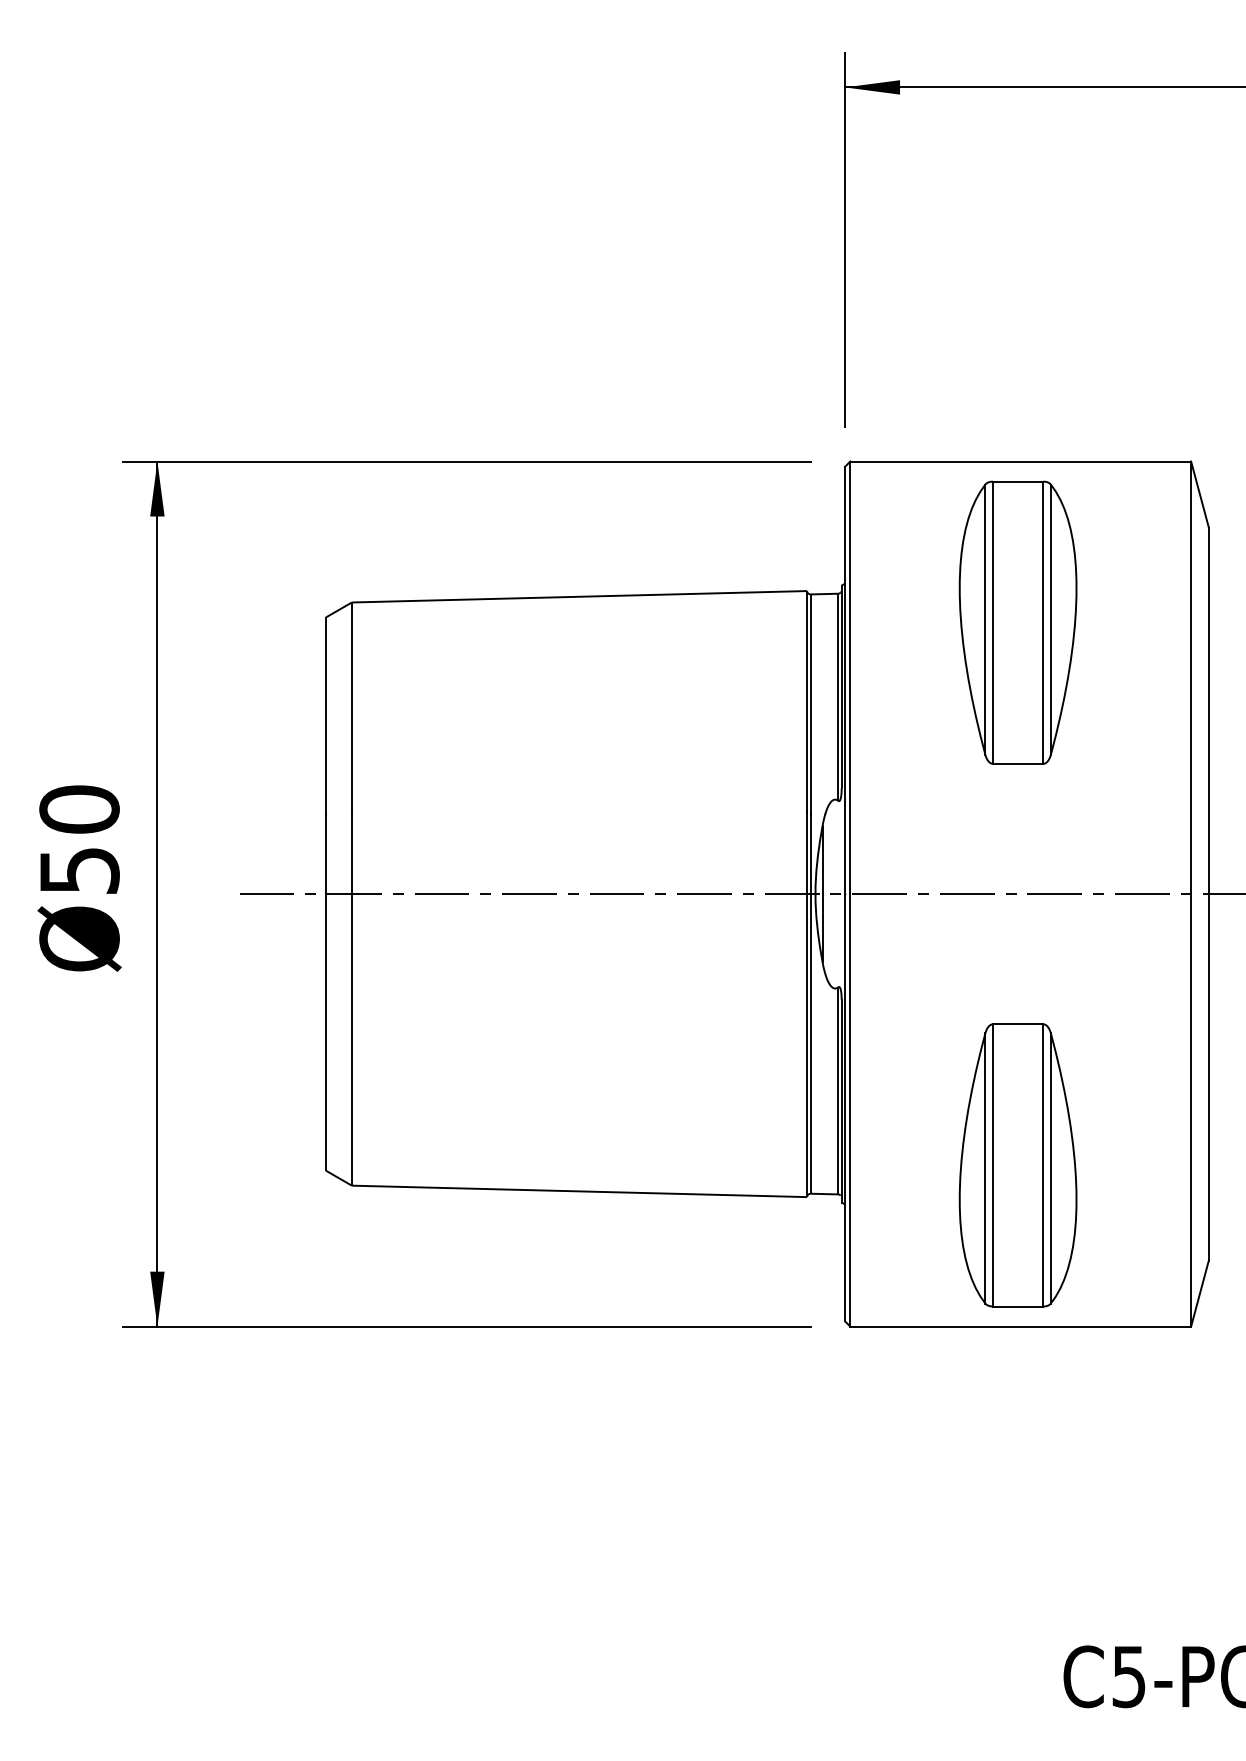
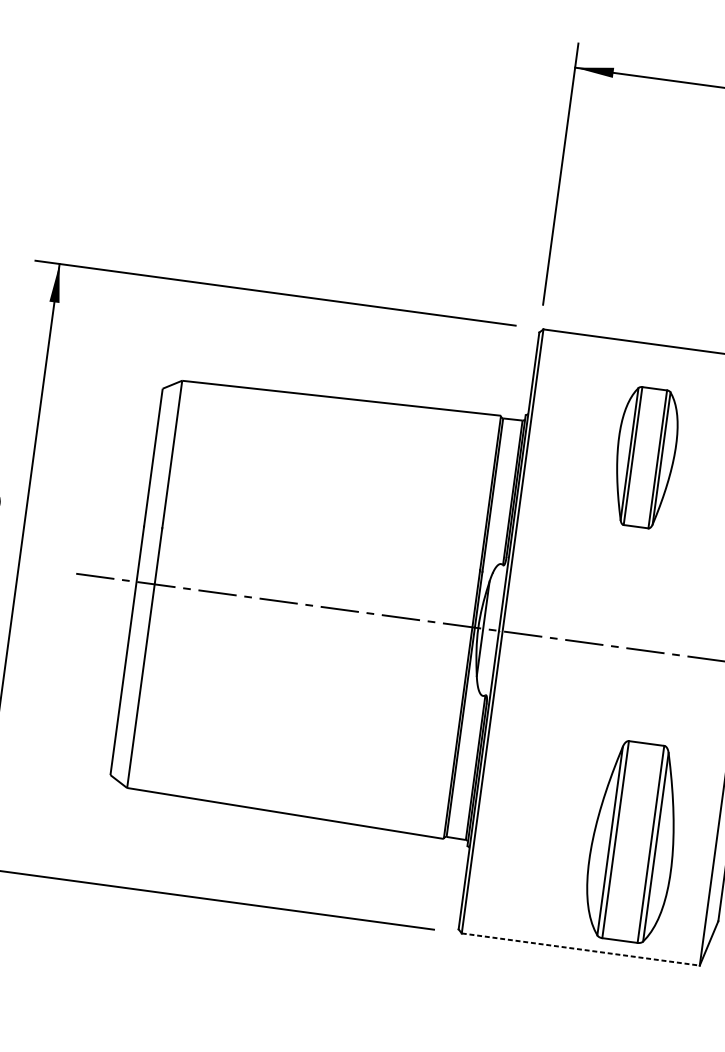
part: (1017, 622) -> (645, 457), size x0.7
part: (1017, 1165) -> (632, 842), moved
line: (1021, 1326) -> (581, 949), solid -> dashed

